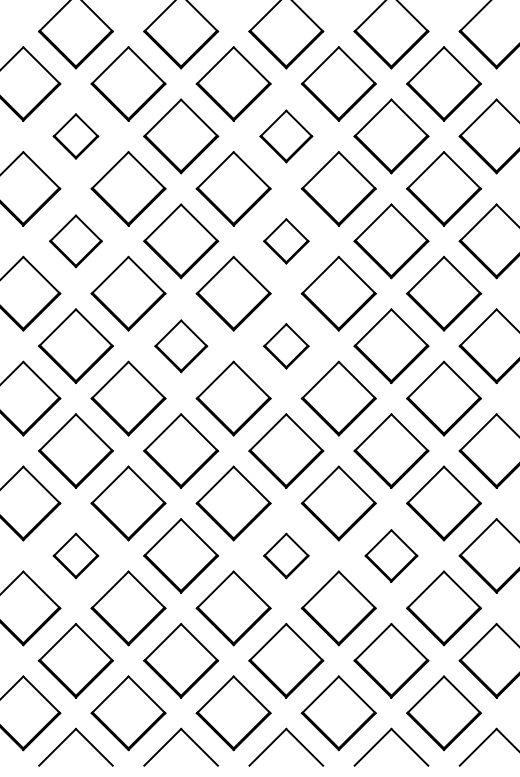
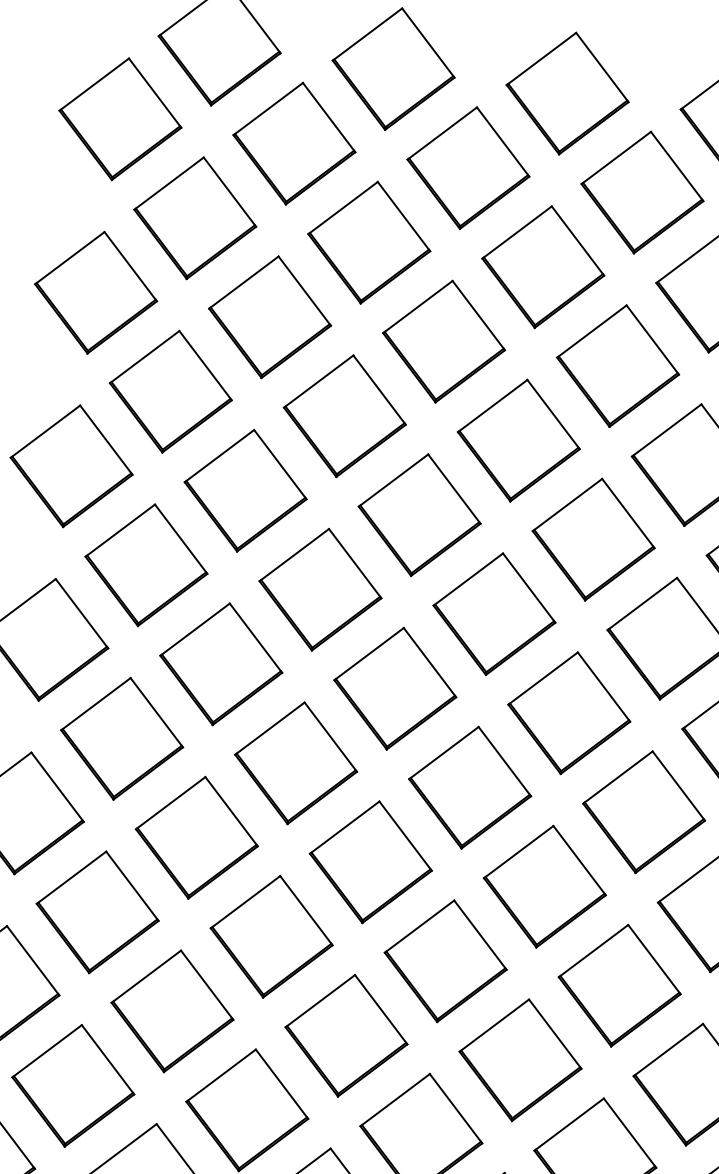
part: (75, 136) -> (194, 218), size x1.67
part: (286, 136) -> (543, 267), size x1.43
part: (75, 241) -> (170, 391), size x1.43
part: (286, 241) -> (519, 441), size x1.67
part: (181, 346) -> (321, 590), size x1.43
part: (286, 346) -> (494, 614), size x1.67
part: (75, 555) -> (97, 911), size x1.67
part: (286, 555) -> (446, 960), size x1.67
part: (391, 555) -> (619, 984), size x1.43

